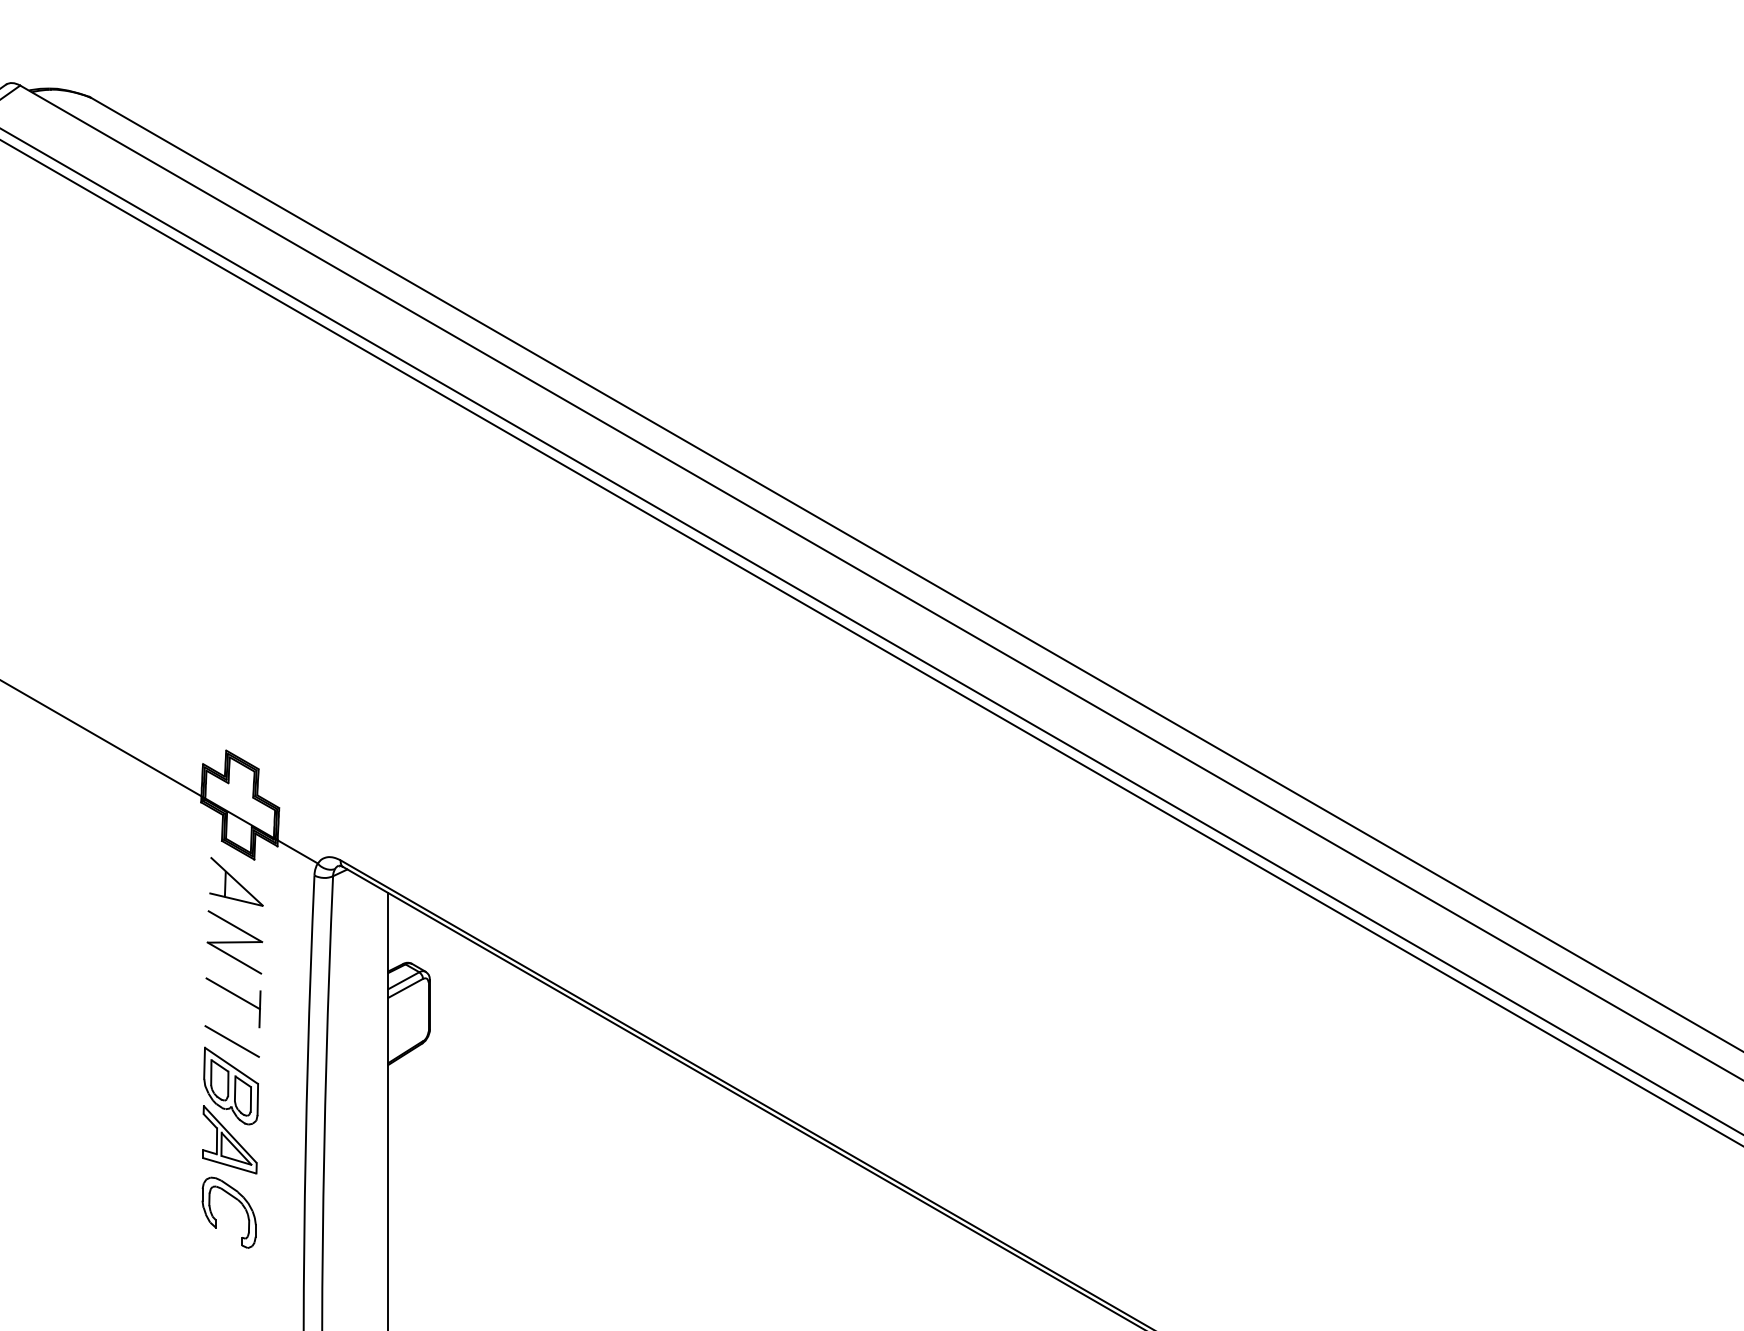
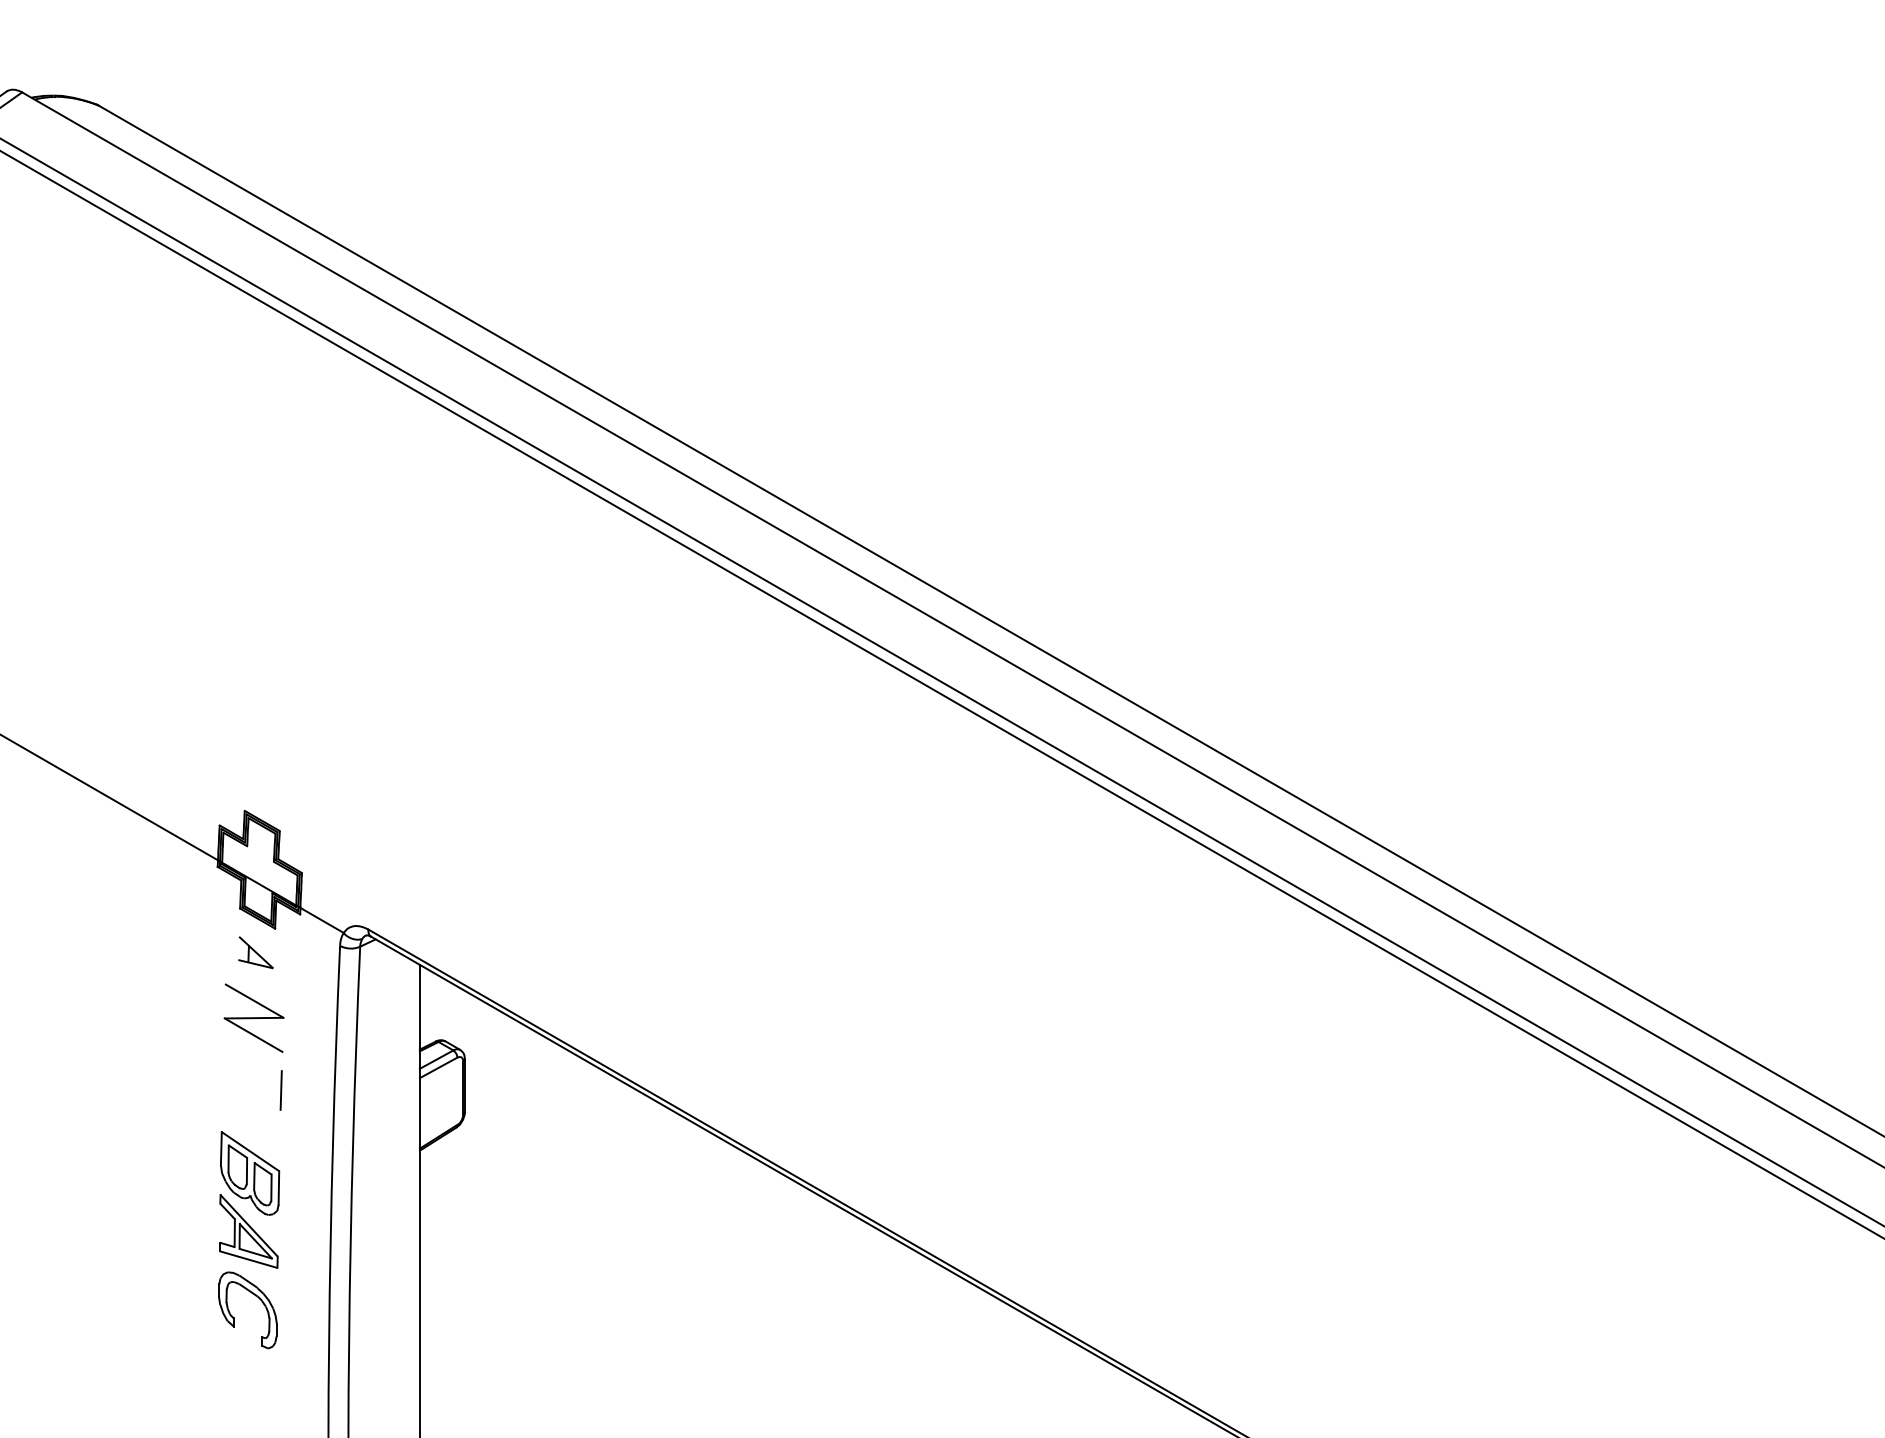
part: (236, 881) -> (255, 952), size x0.6
line: (233, 993) -> (252, 1073), removed
line: (232, 1040) -> (251, 1124), removed

